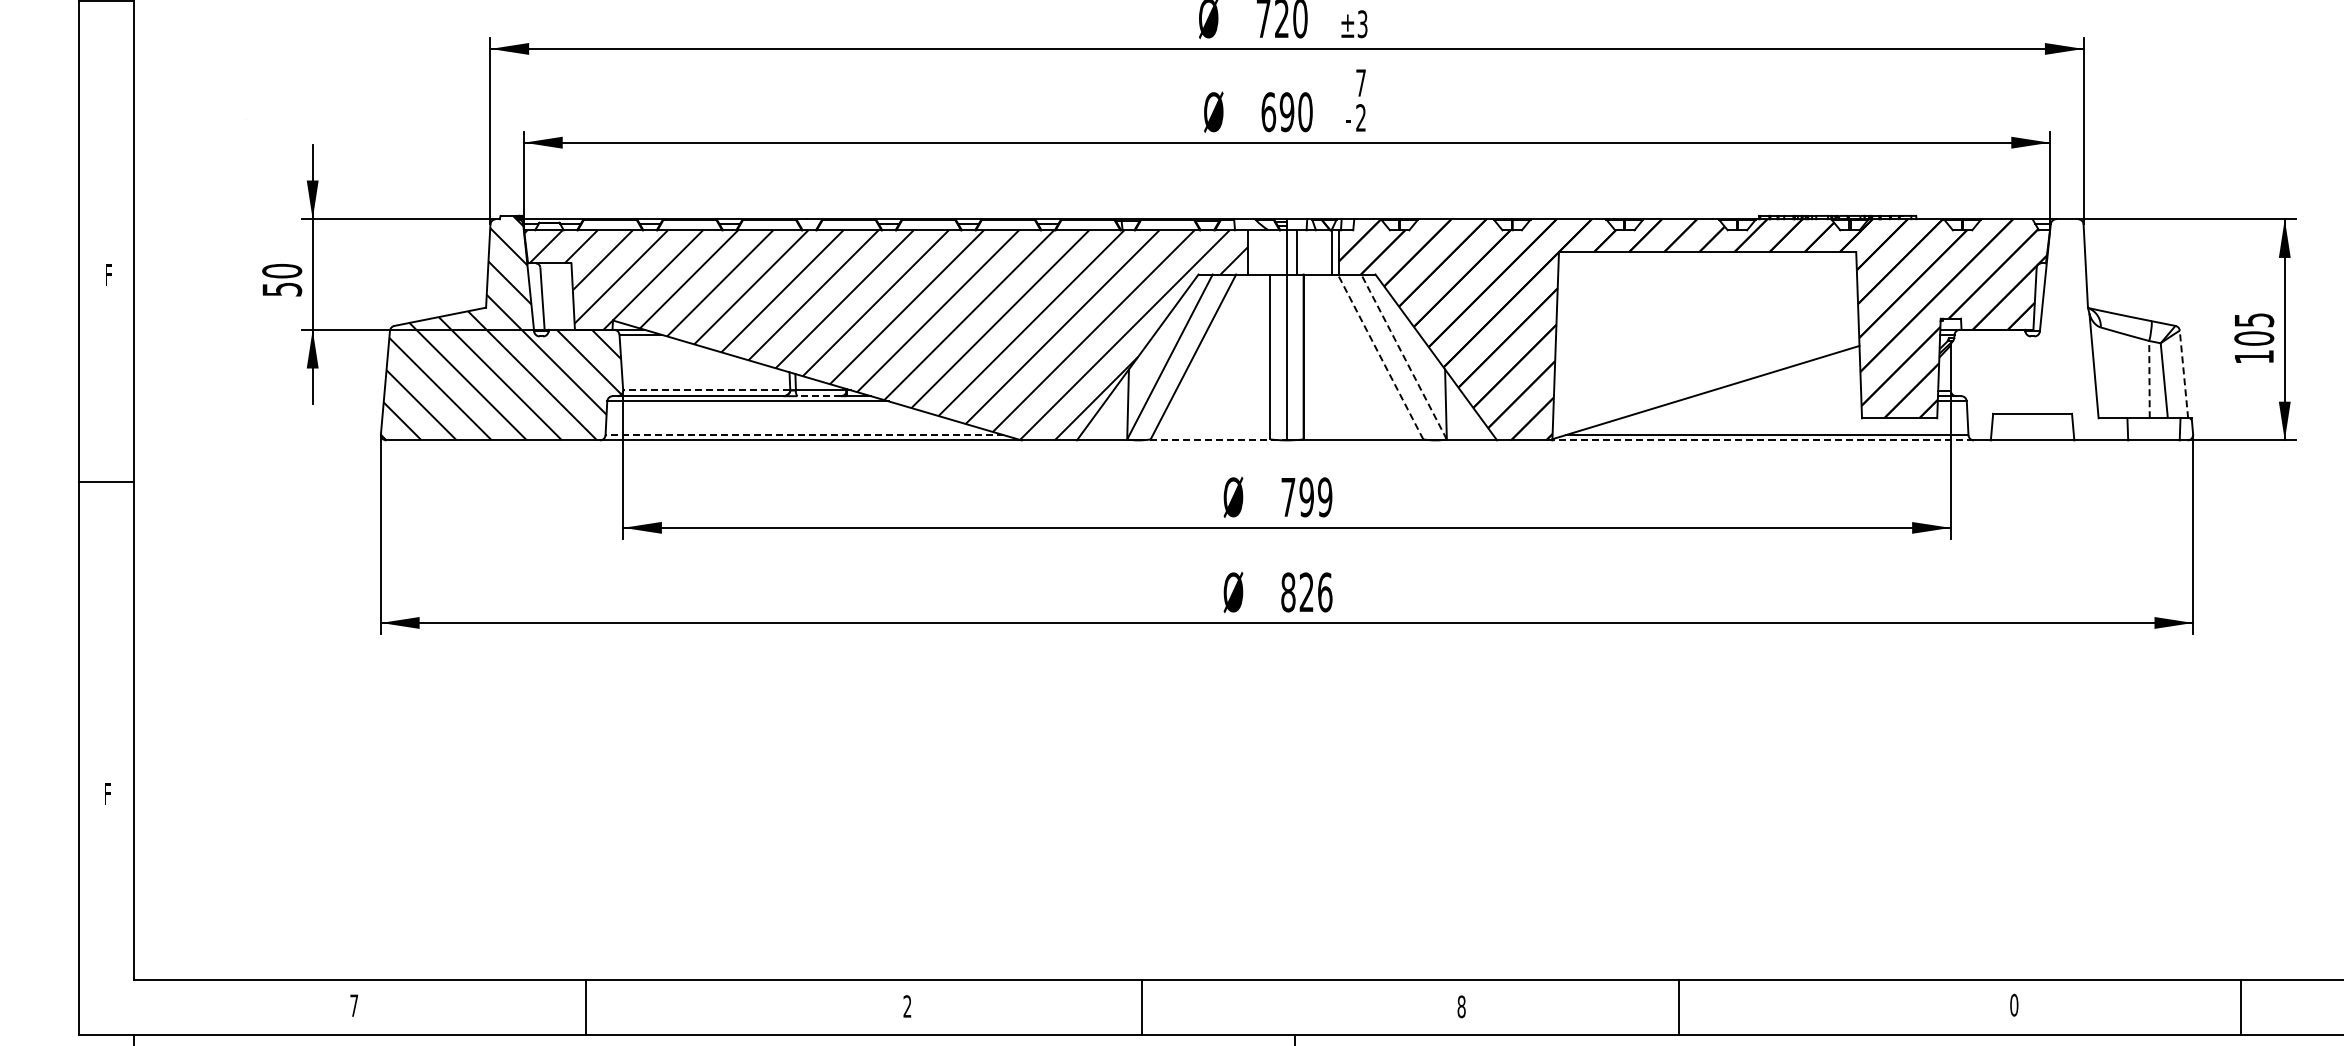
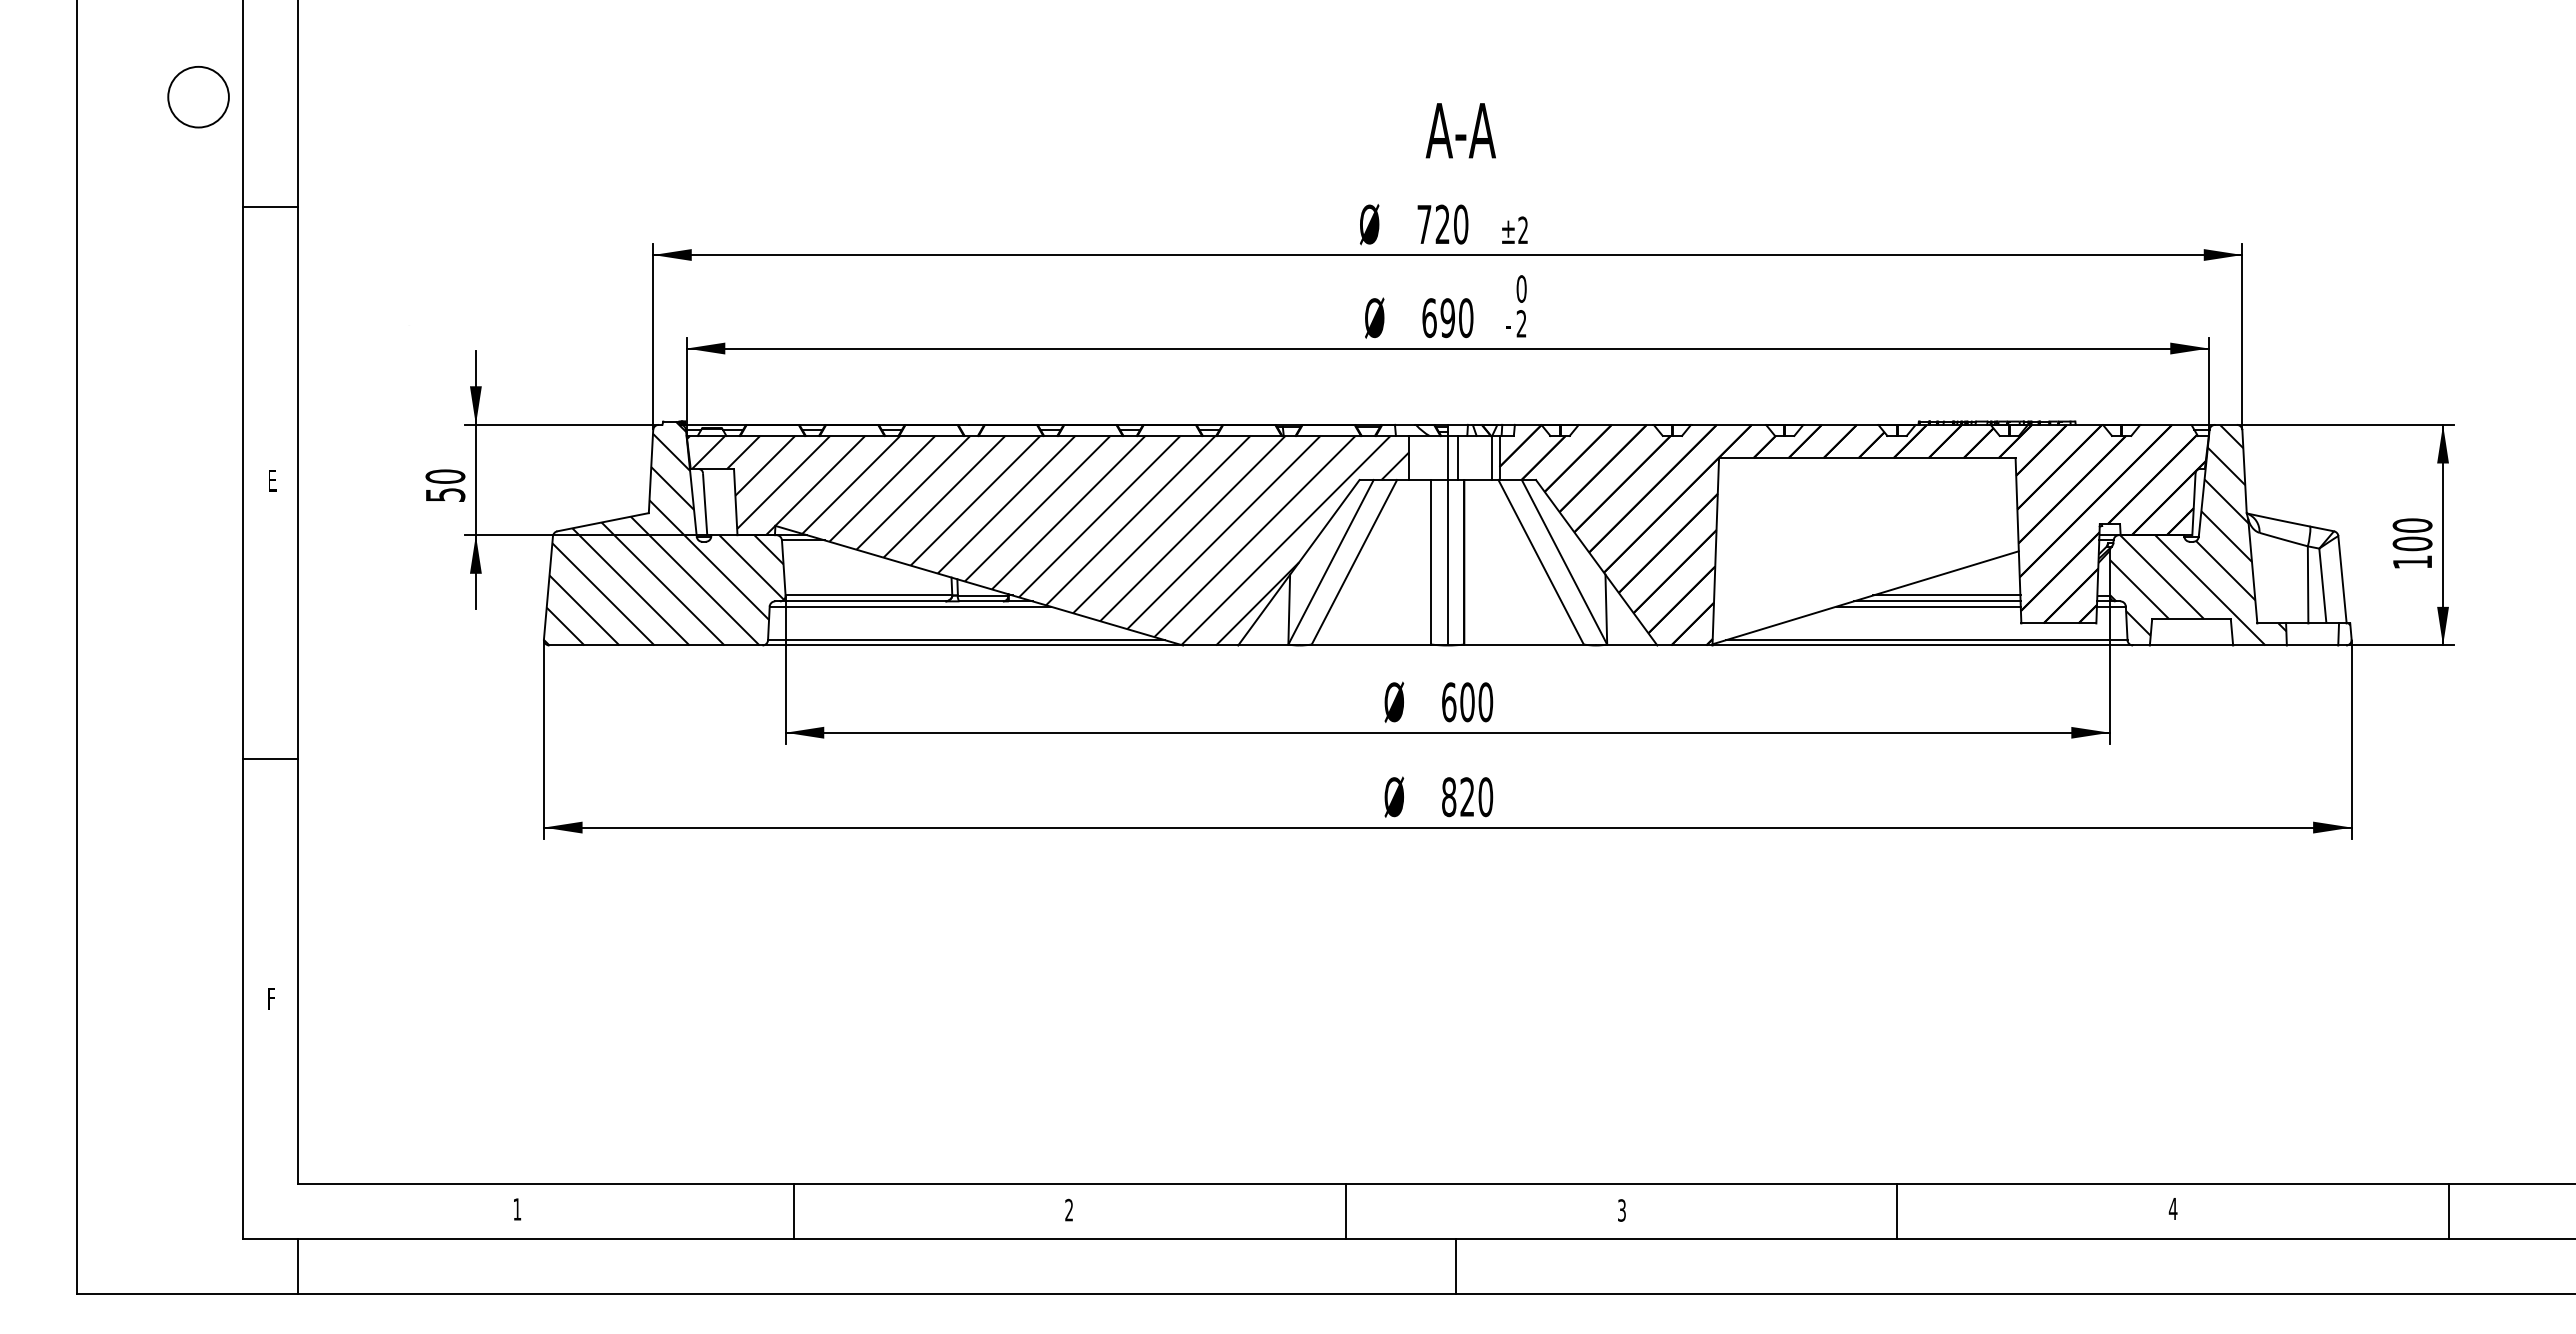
text: (1361, 24) -> (1522, 230), ±3 -> ±2
text: (1360, 82) -> (1521, 288), 7 -> 0
text: (109, 275) -> (273, 481), F -> E
text: (2254, 320) -> (2412, 525), 105 -> 100
hatch: (2038, 329) -> (2197, 534), added
line: (1380, 357) -> (1541, 562), dashed -> solid
line: (1404, 357) -> (1564, 562), dashed -> solid
line: (2183, 374) -> (2342, 579), dashed -> solid
line: (2149, 379) -> (2308, 584), dashed -> solid
line: (706, 390) -> (868, 595), dashed -> solid
line: (1786, 390) -> (1946, 595), added
line: (819, 396) -> (981, 601), dashed -> solid
line: (1776, 396) -> (1936, 601), added
line: (1768, 401) -> (1928, 606), added
line: (804, 435) -> (966, 640), dashed -> solid
line: (1213, 440) -> (1374, 645), dashed -> solid
line: (1762, 440) -> (1922, 645), dashed -> solid
line: (105, 481) -> (269, 758), moved
text: (1306, 497) -> (1467, 702), 799 -> 600
text: (1324, 591) -> (1485, 796), 826 -> 820
text: (2013, 1004) -> (2172, 1208), 0 -> 4
text: (354, 1005) -> (517, 1209), 7 -> 1
line: (585, 1006) -> (794, 1210), moved
line: (1141, 1006) -> (1345, 1210), moved
text: (1462, 1006) -> (1622, 1210), 8 -> 3
line: (1679, 1006) -> (1897, 1210), moved
line: (2241, 1006) -> (2448, 1210), moved

